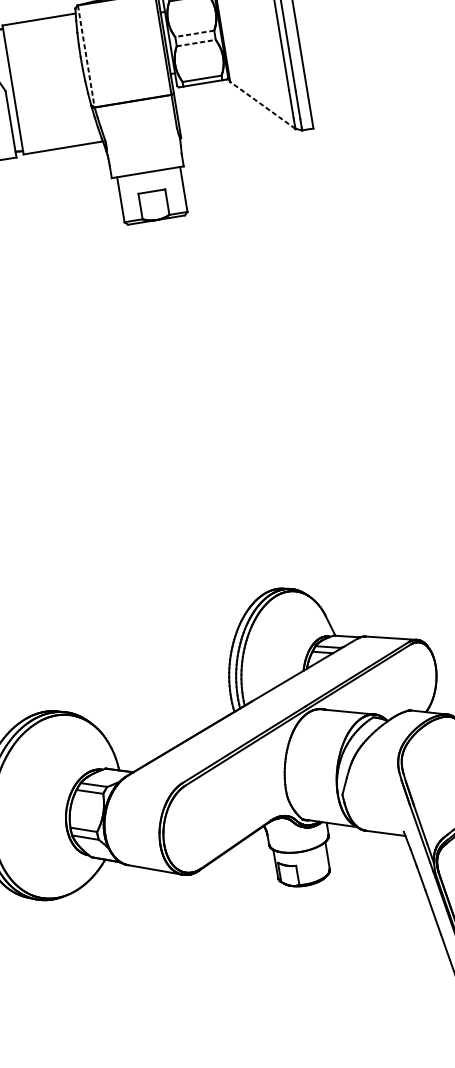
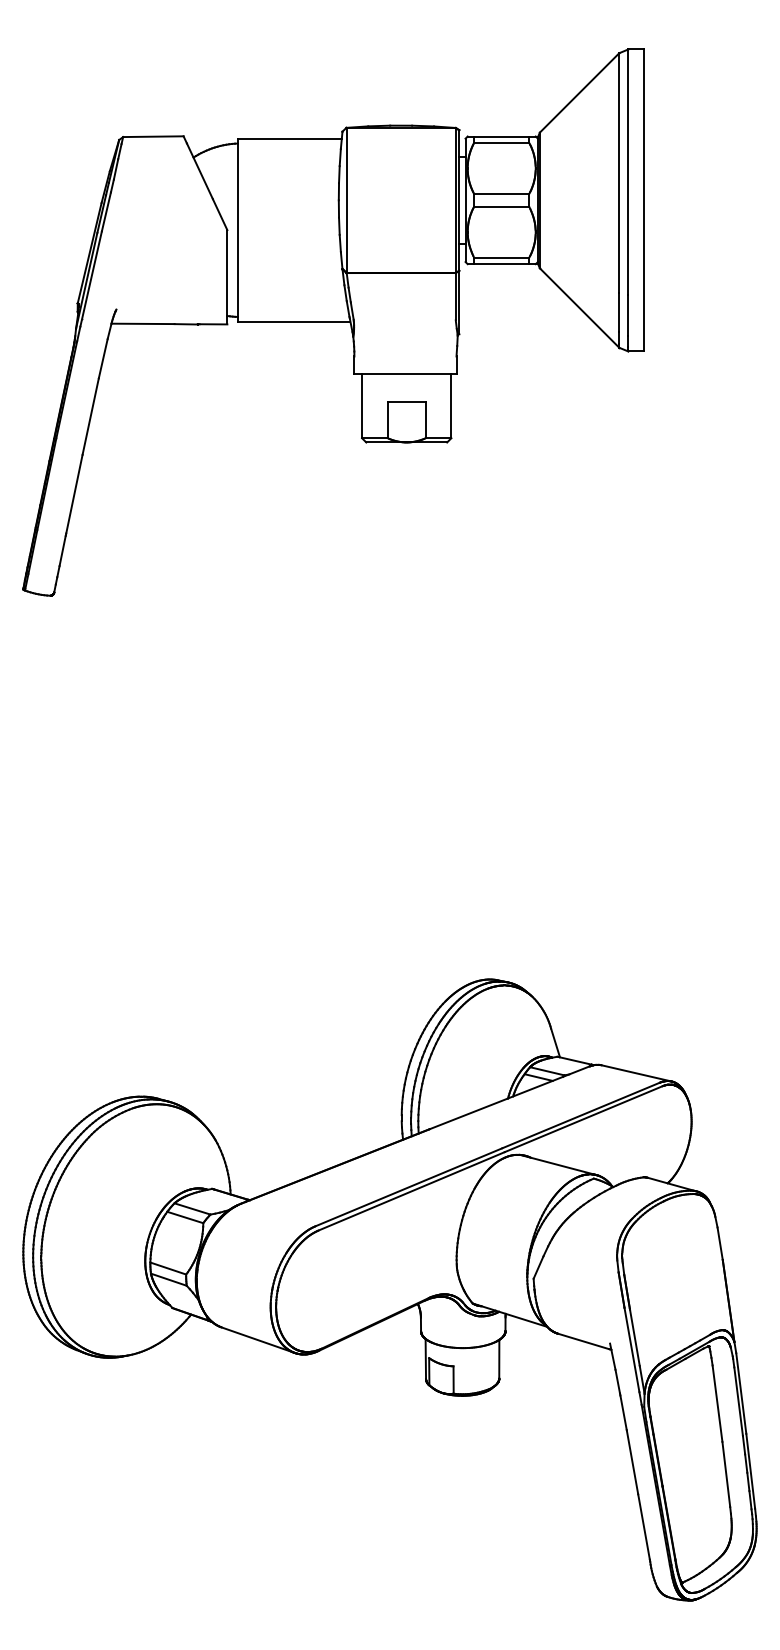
line: (194, 33) -> (501, 193), dashed -> solid
line: (196, 42) -> (501, 206), dashed -> solid
line: (86, 56) -> (346, 200), dashed -> solid
line: (262, 105) -> (579, 307), dashed -> solid

